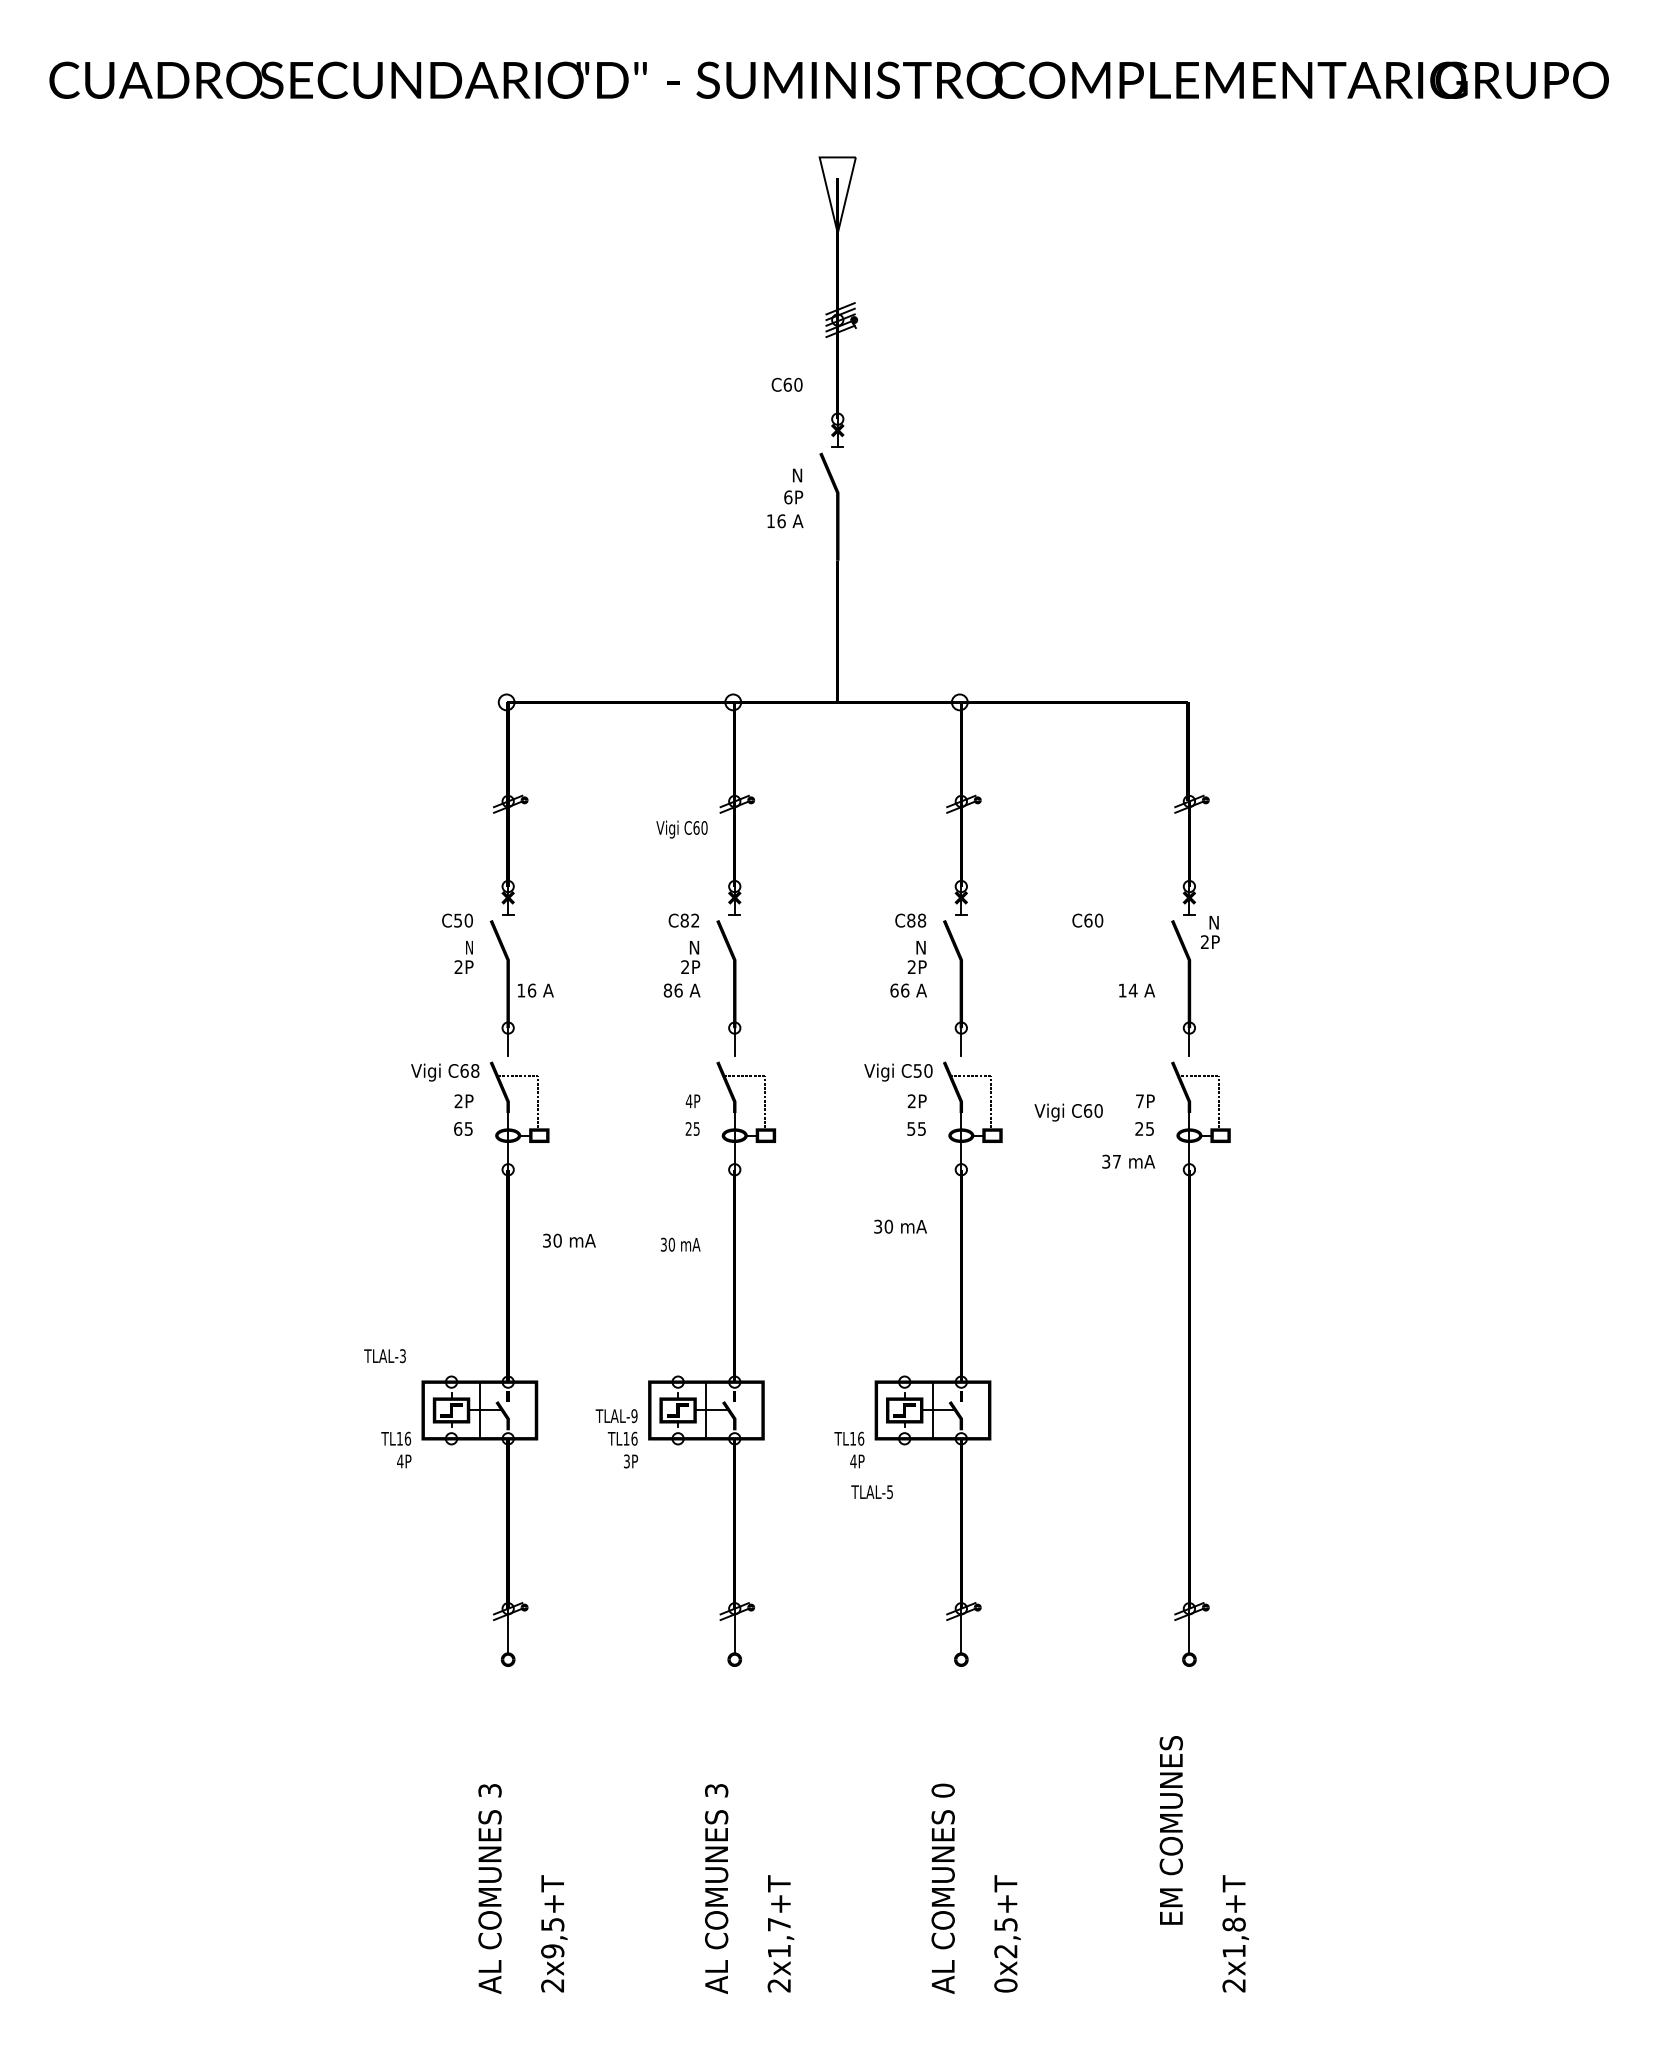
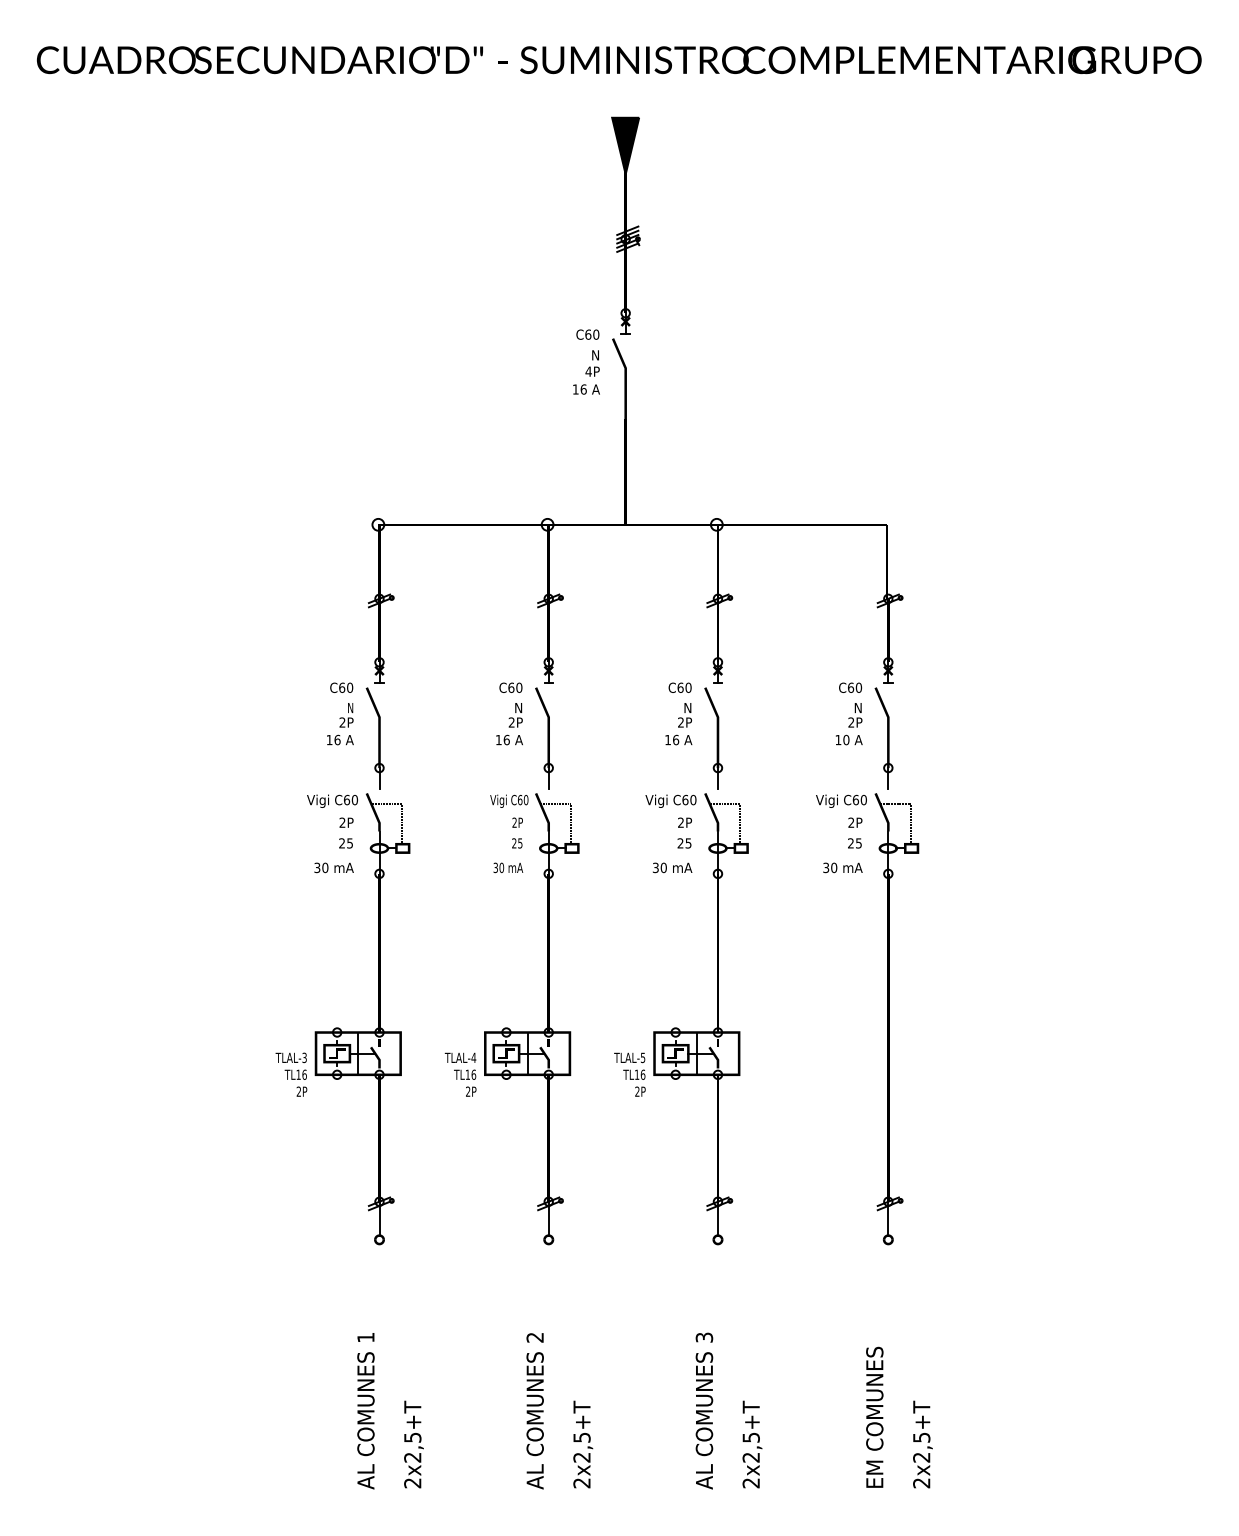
fill: (837, 195) -> (625, 146), added
text: (786, 384) -> (587, 334), moved
text: (787, 497) -> (588, 371), 6P -> 4P
text: (681, 829) -> (508, 801), moved
text: (458, 920) -> (342, 687), C50 -> C60
text: (689, 920) -> (514, 687), C82 -> C60
text: (916, 920) -> (684, 687), C88 -> C60
text: (1087, 920) -> (850, 687), moved
text: (1210, 932) -> (855, 715), moved
text: (535, 990) -> (340, 739), moved
text: (667, 990) -> (498, 739), 86 -> 16
text: (894, 990) -> (668, 739), 66 -> 16
text: (1132, 990) -> (845, 739), 14 -> 10
text: (475, 1070) -> (355, 799), C68 -> C60
text: (917, 1070) -> (685, 799), C50 -> C60
text: (688, 1101) -> (514, 822), 4P -> 2P
text: (1139, 1101) -> (851, 822), 7P -> 2P
text: (1068, 1112) -> (841, 801), moved
text: (458, 1128) -> (342, 843), 65 -> 25
text: (911, 1128) -> (680, 843), 55 -> 25
text: (1116, 1161) -> (833, 867), 37 -> 30
text: (900, 1226) -> (672, 867), moved
text: (569, 1240) -> (334, 867), moved
text: (680, 1244) -> (508, 867), moved
text: (384, 1356) -> (290, 1058), moved
text: (634, 1416) -> (473, 1058), TLAL-9 -> TLAL-4
text: (400, 1461) -> (299, 1091), 4P -> 2P
text: (626, 1461) -> (467, 1091), 3P -> 2P
text: (853, 1461) -> (637, 1091), 4P -> 2P
text: (871, 1492) -> (629, 1058), moved
text: (489, 1790) -> (365, 1337), 3 -> 1
text: (716, 1790) -> (535, 1337), 3 -> 2
text: (942, 1790) -> (703, 1337), 0 -> 3
text: (1170, 1830) -> (874, 1417), moved
text: (1233, 1937) -> (921, 1447), 2x1,8+T -> 2x2,5+T
text: (778, 1938) -> (581, 1448), 2x1,7+T -> 2x2,5+T
text: (552, 1951) -> (412, 1457), 2x9,5+T -> 2x2,5+T
text: (1005, 1985) -> (750, 1483), 0x2,5+T -> 2x2,5+T

